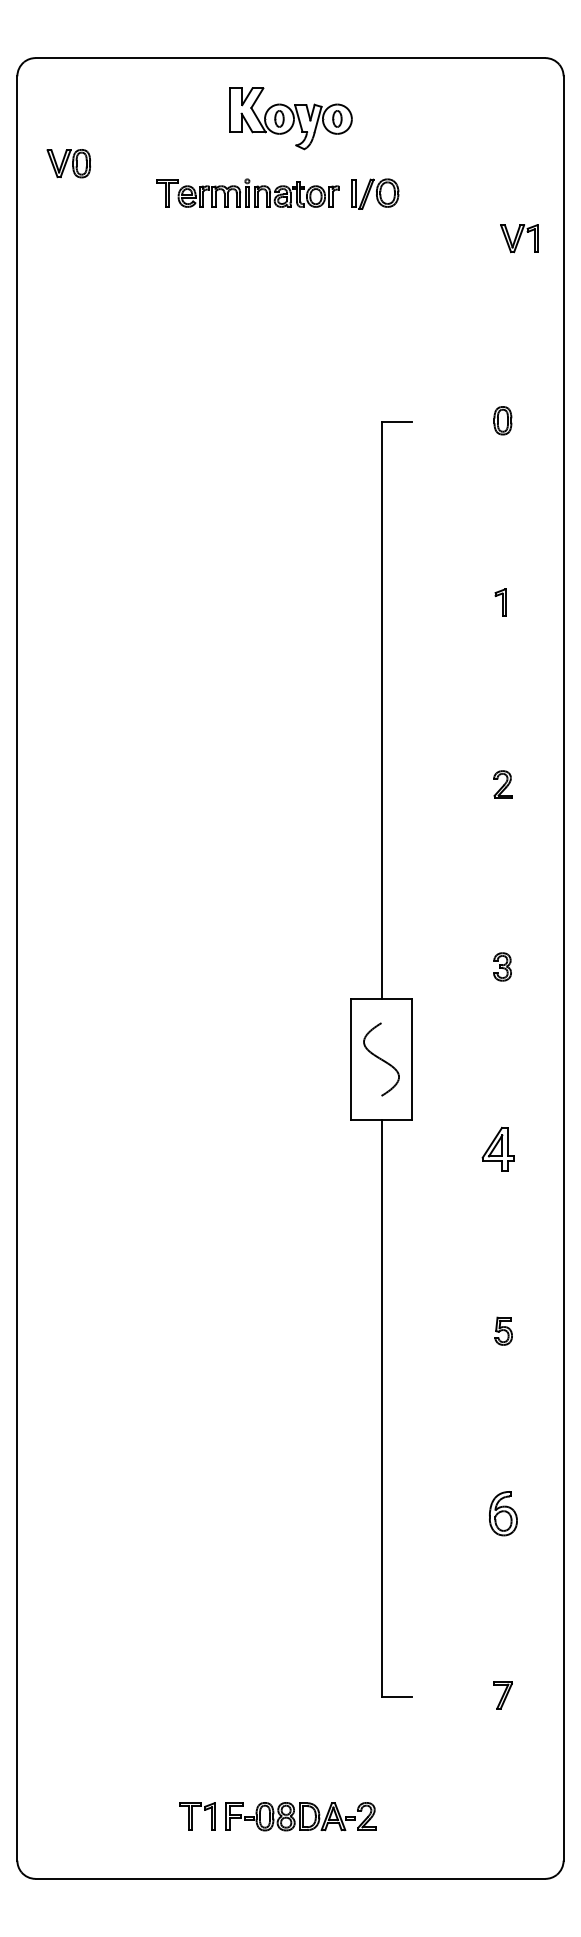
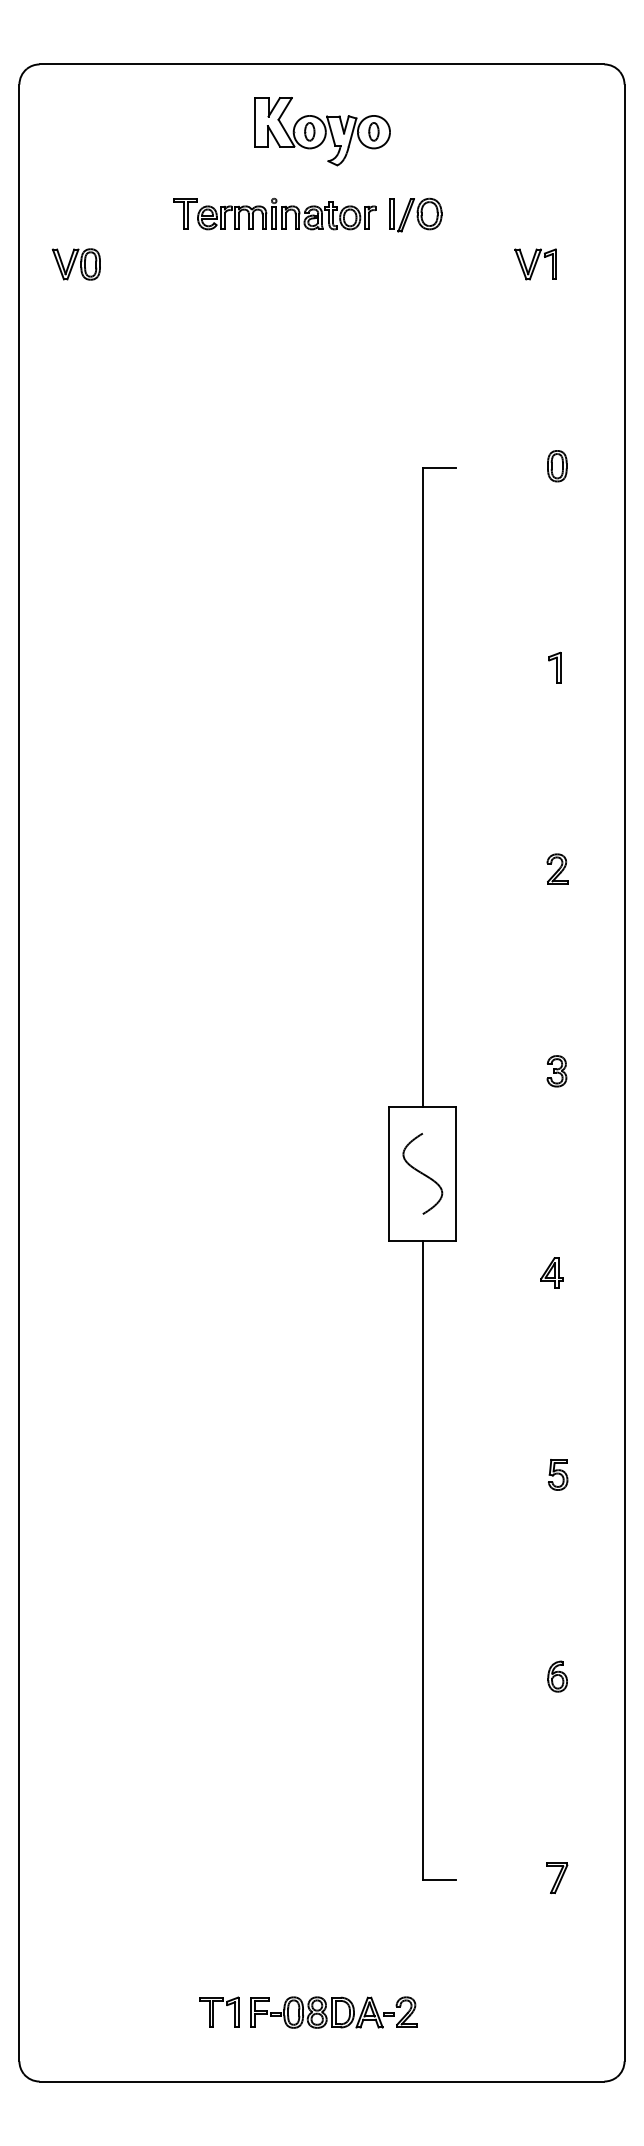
part: (68, 163) -> (76, 264), moved
part: (519, 238) -> (535, 264), moved
part: (497, 1148) -> (551, 1272), size x0.62
part: (502, 1512) -> (556, 1675), size x0.62

